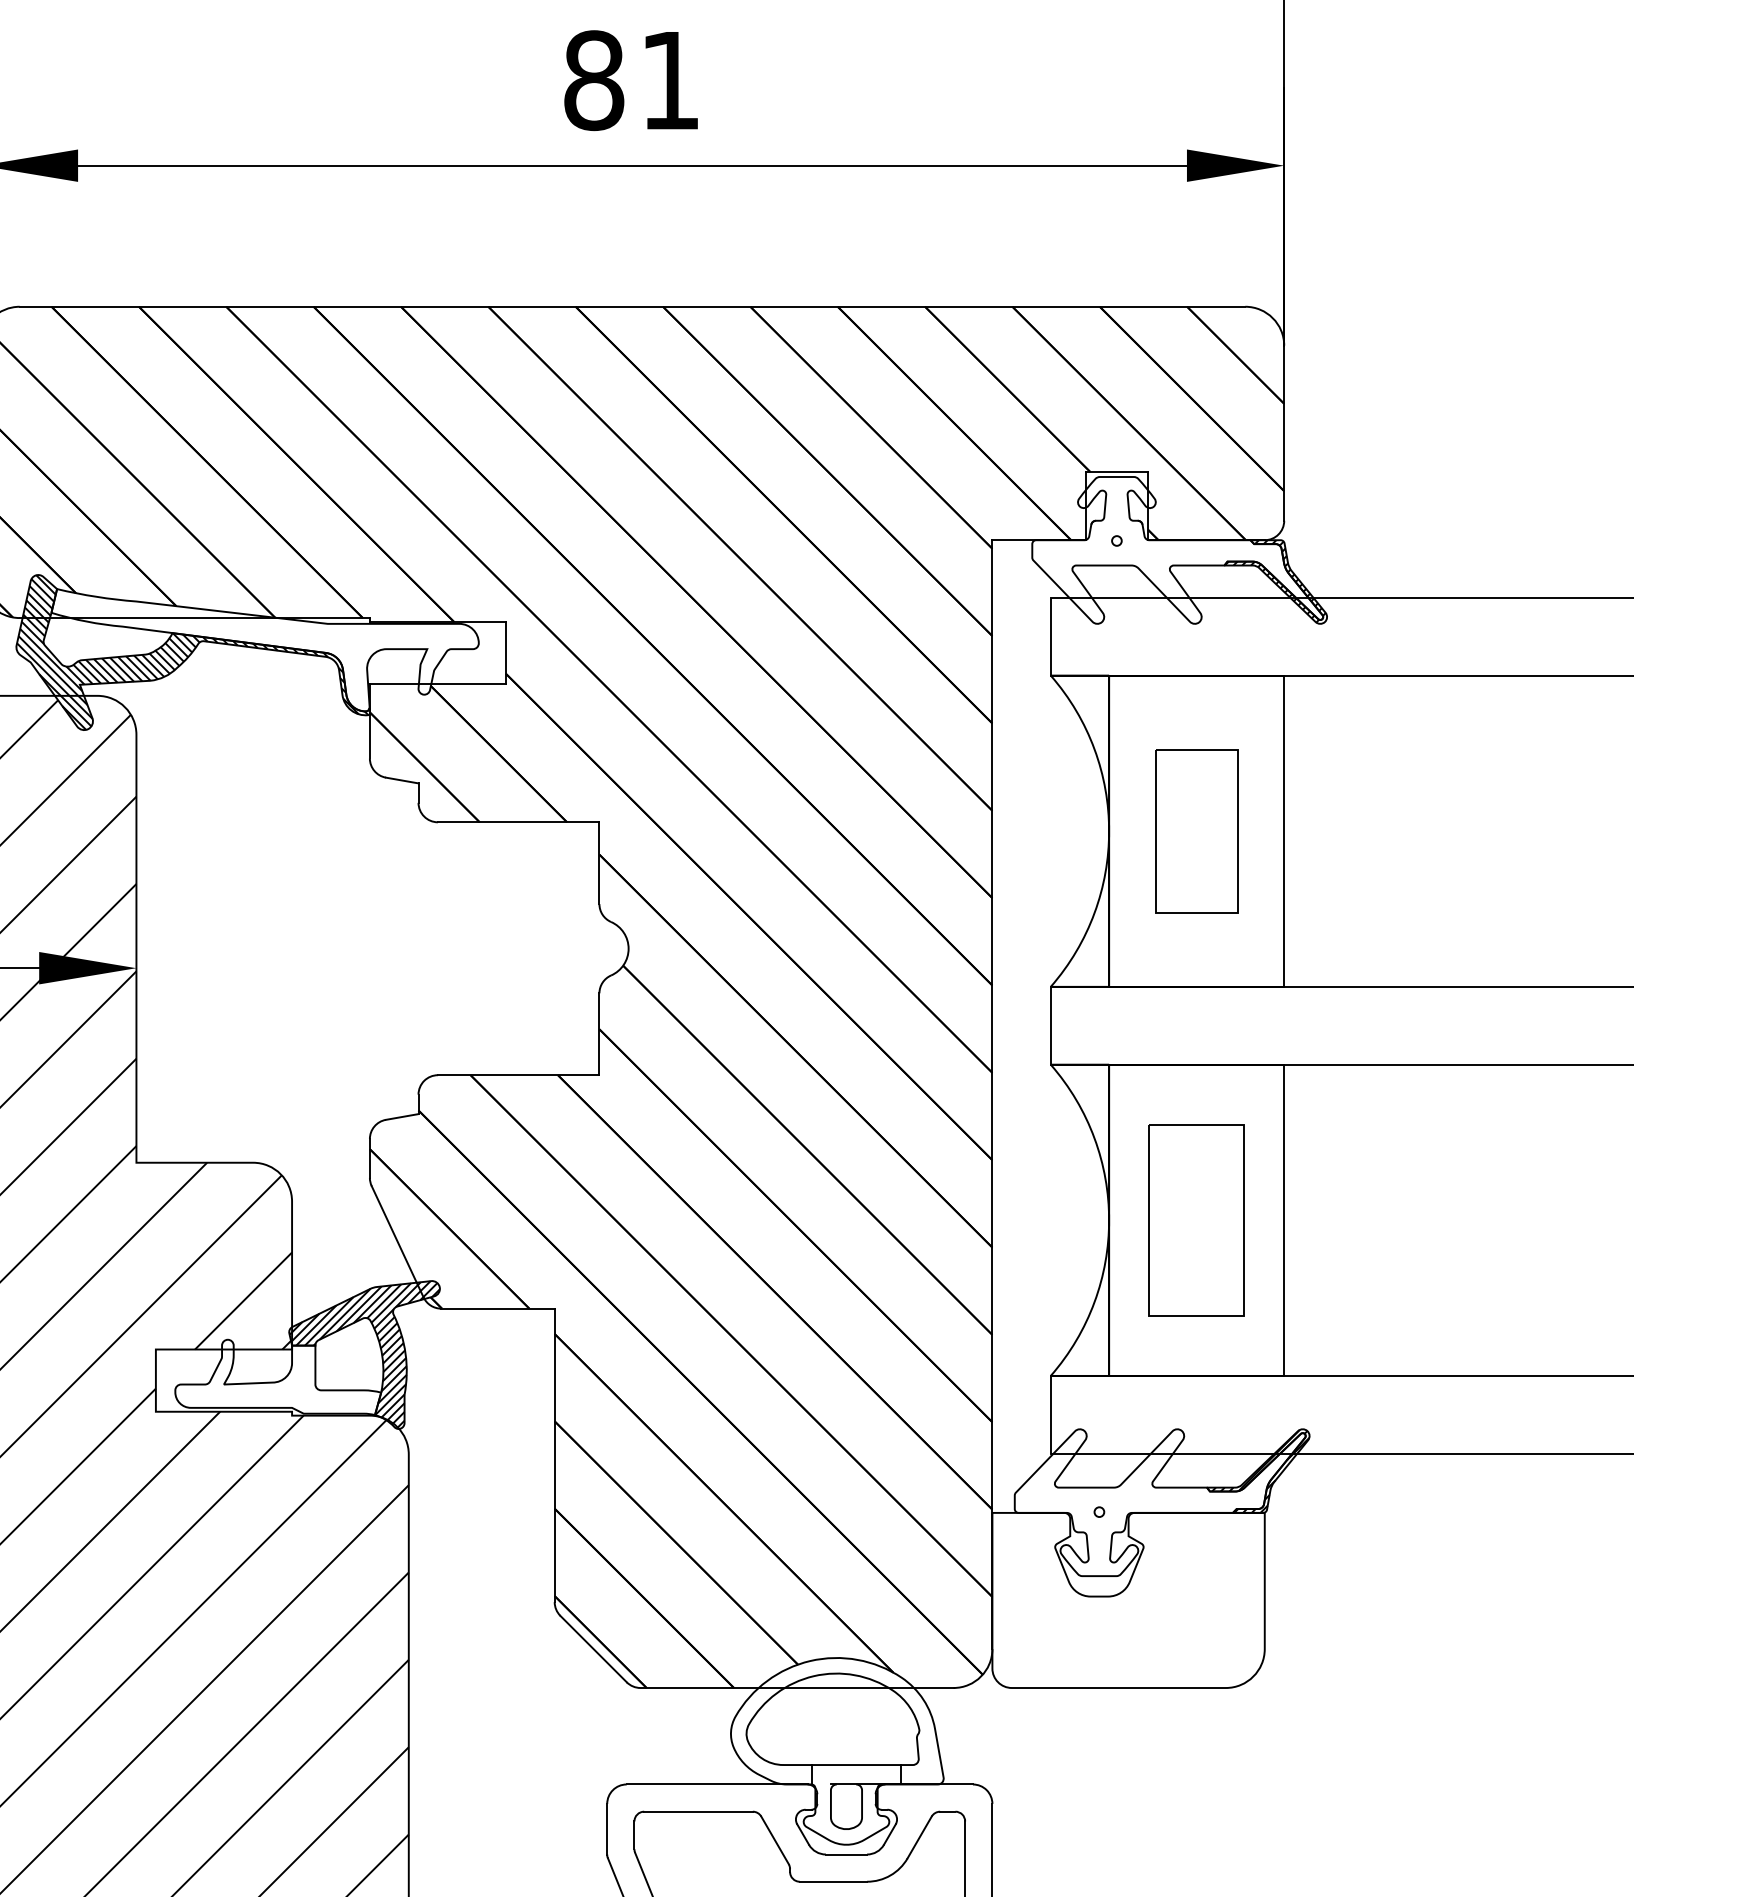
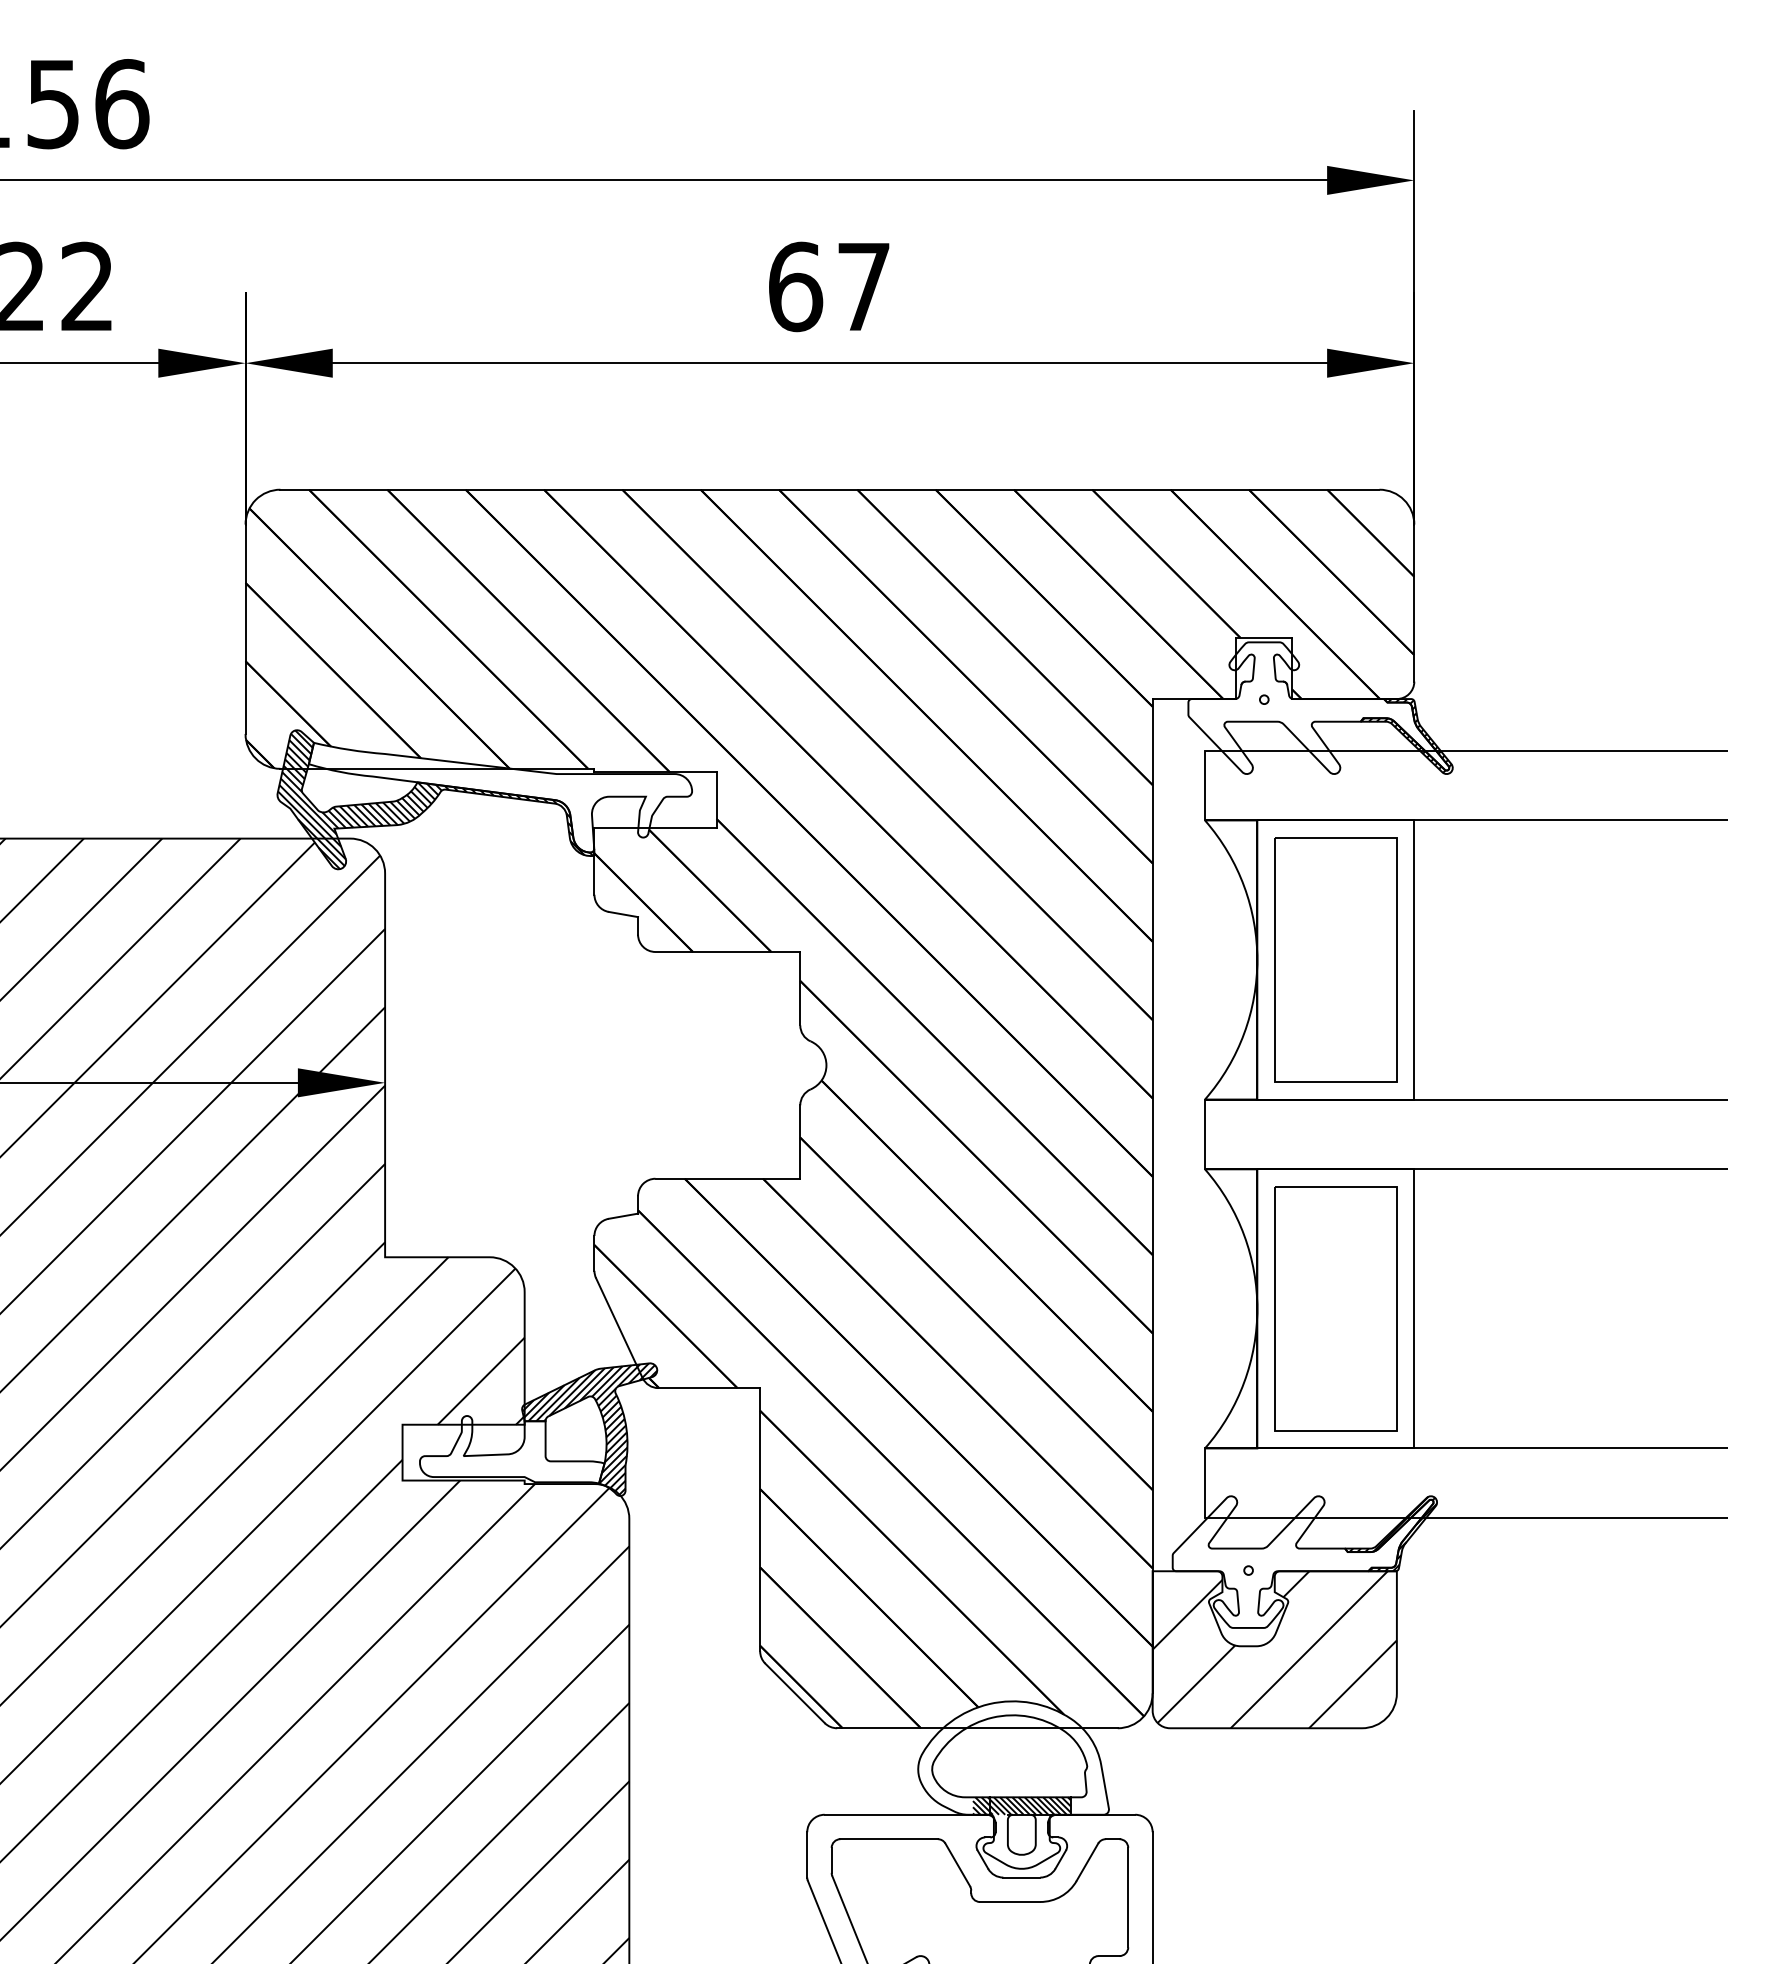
text: (630, 80) -> (828, 286), 81 -> 67
part: (1196, 830) -> (1335, 959), size x1.67
part: (1196, 1219) -> (1335, 1308), size x1.43
hatch: (1128, 1600) -> (1274, 1649), added
hatch: (846, 1774) -> (1021, 1805), added

